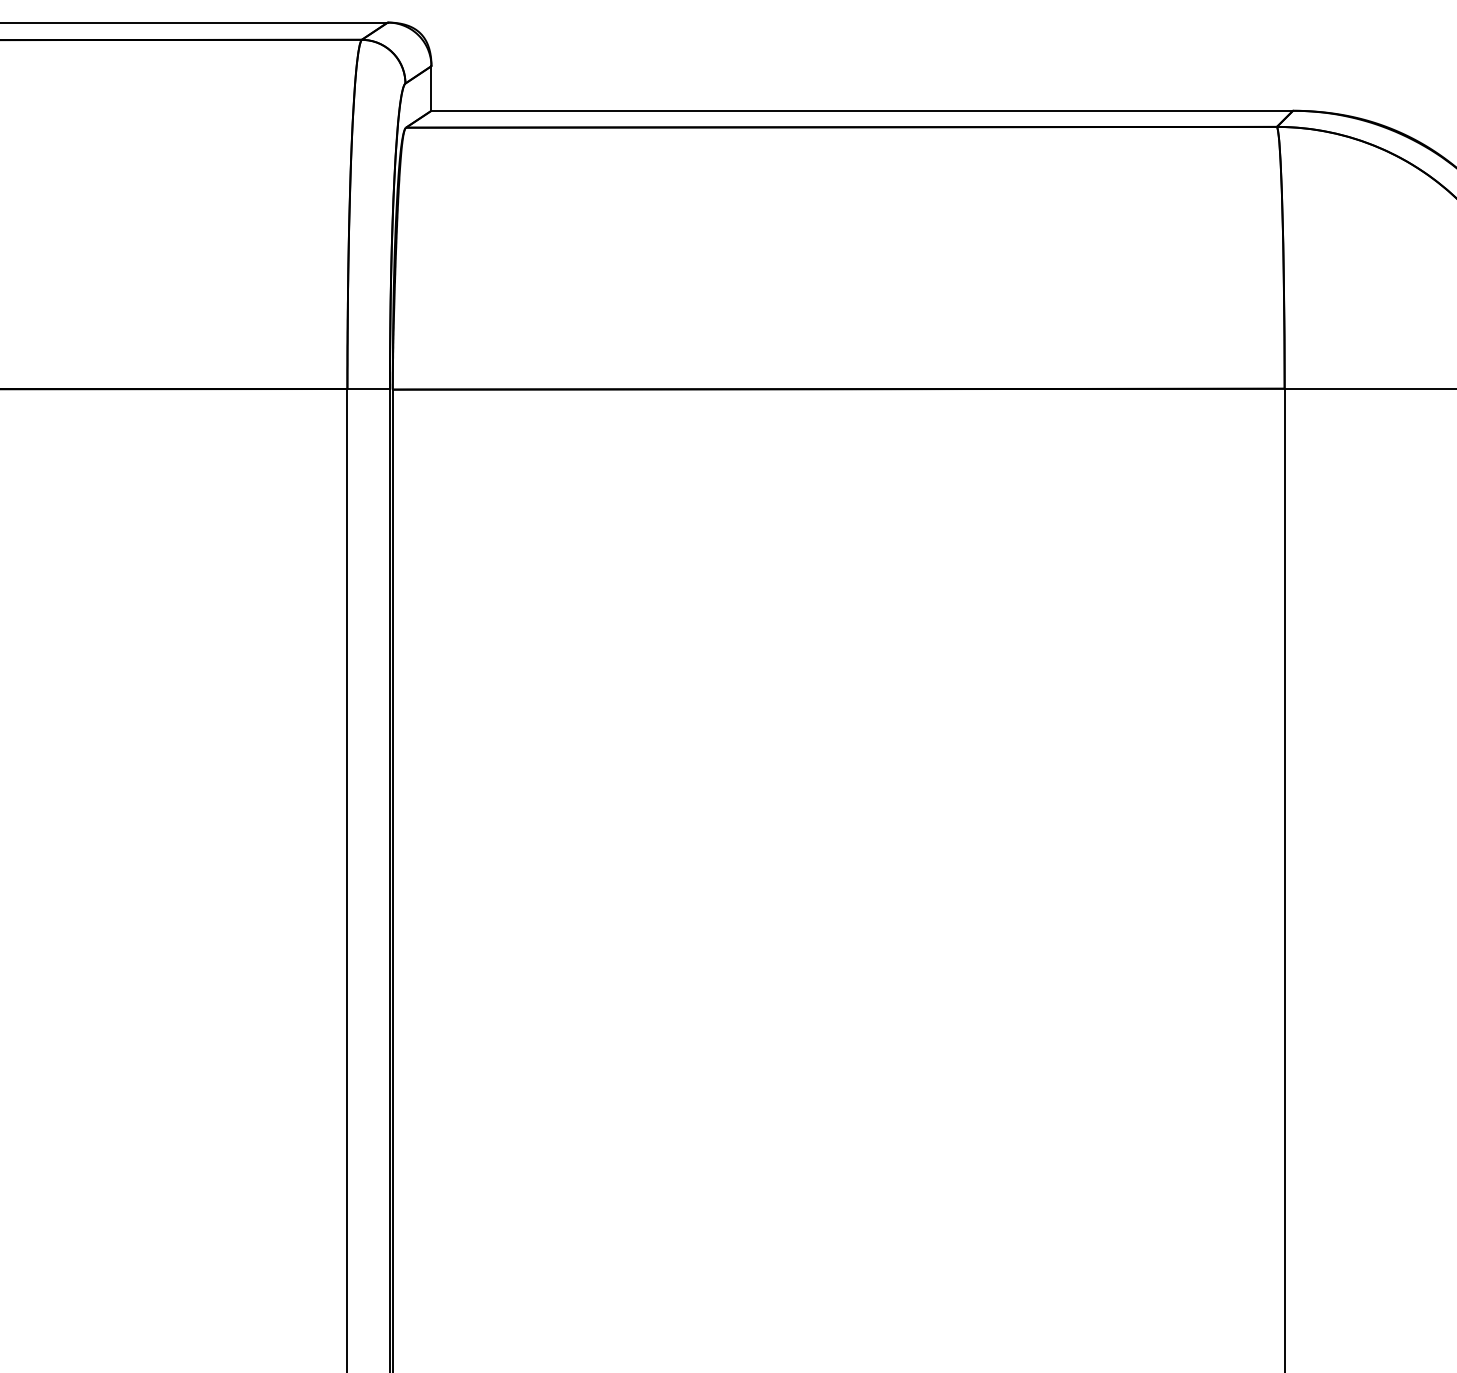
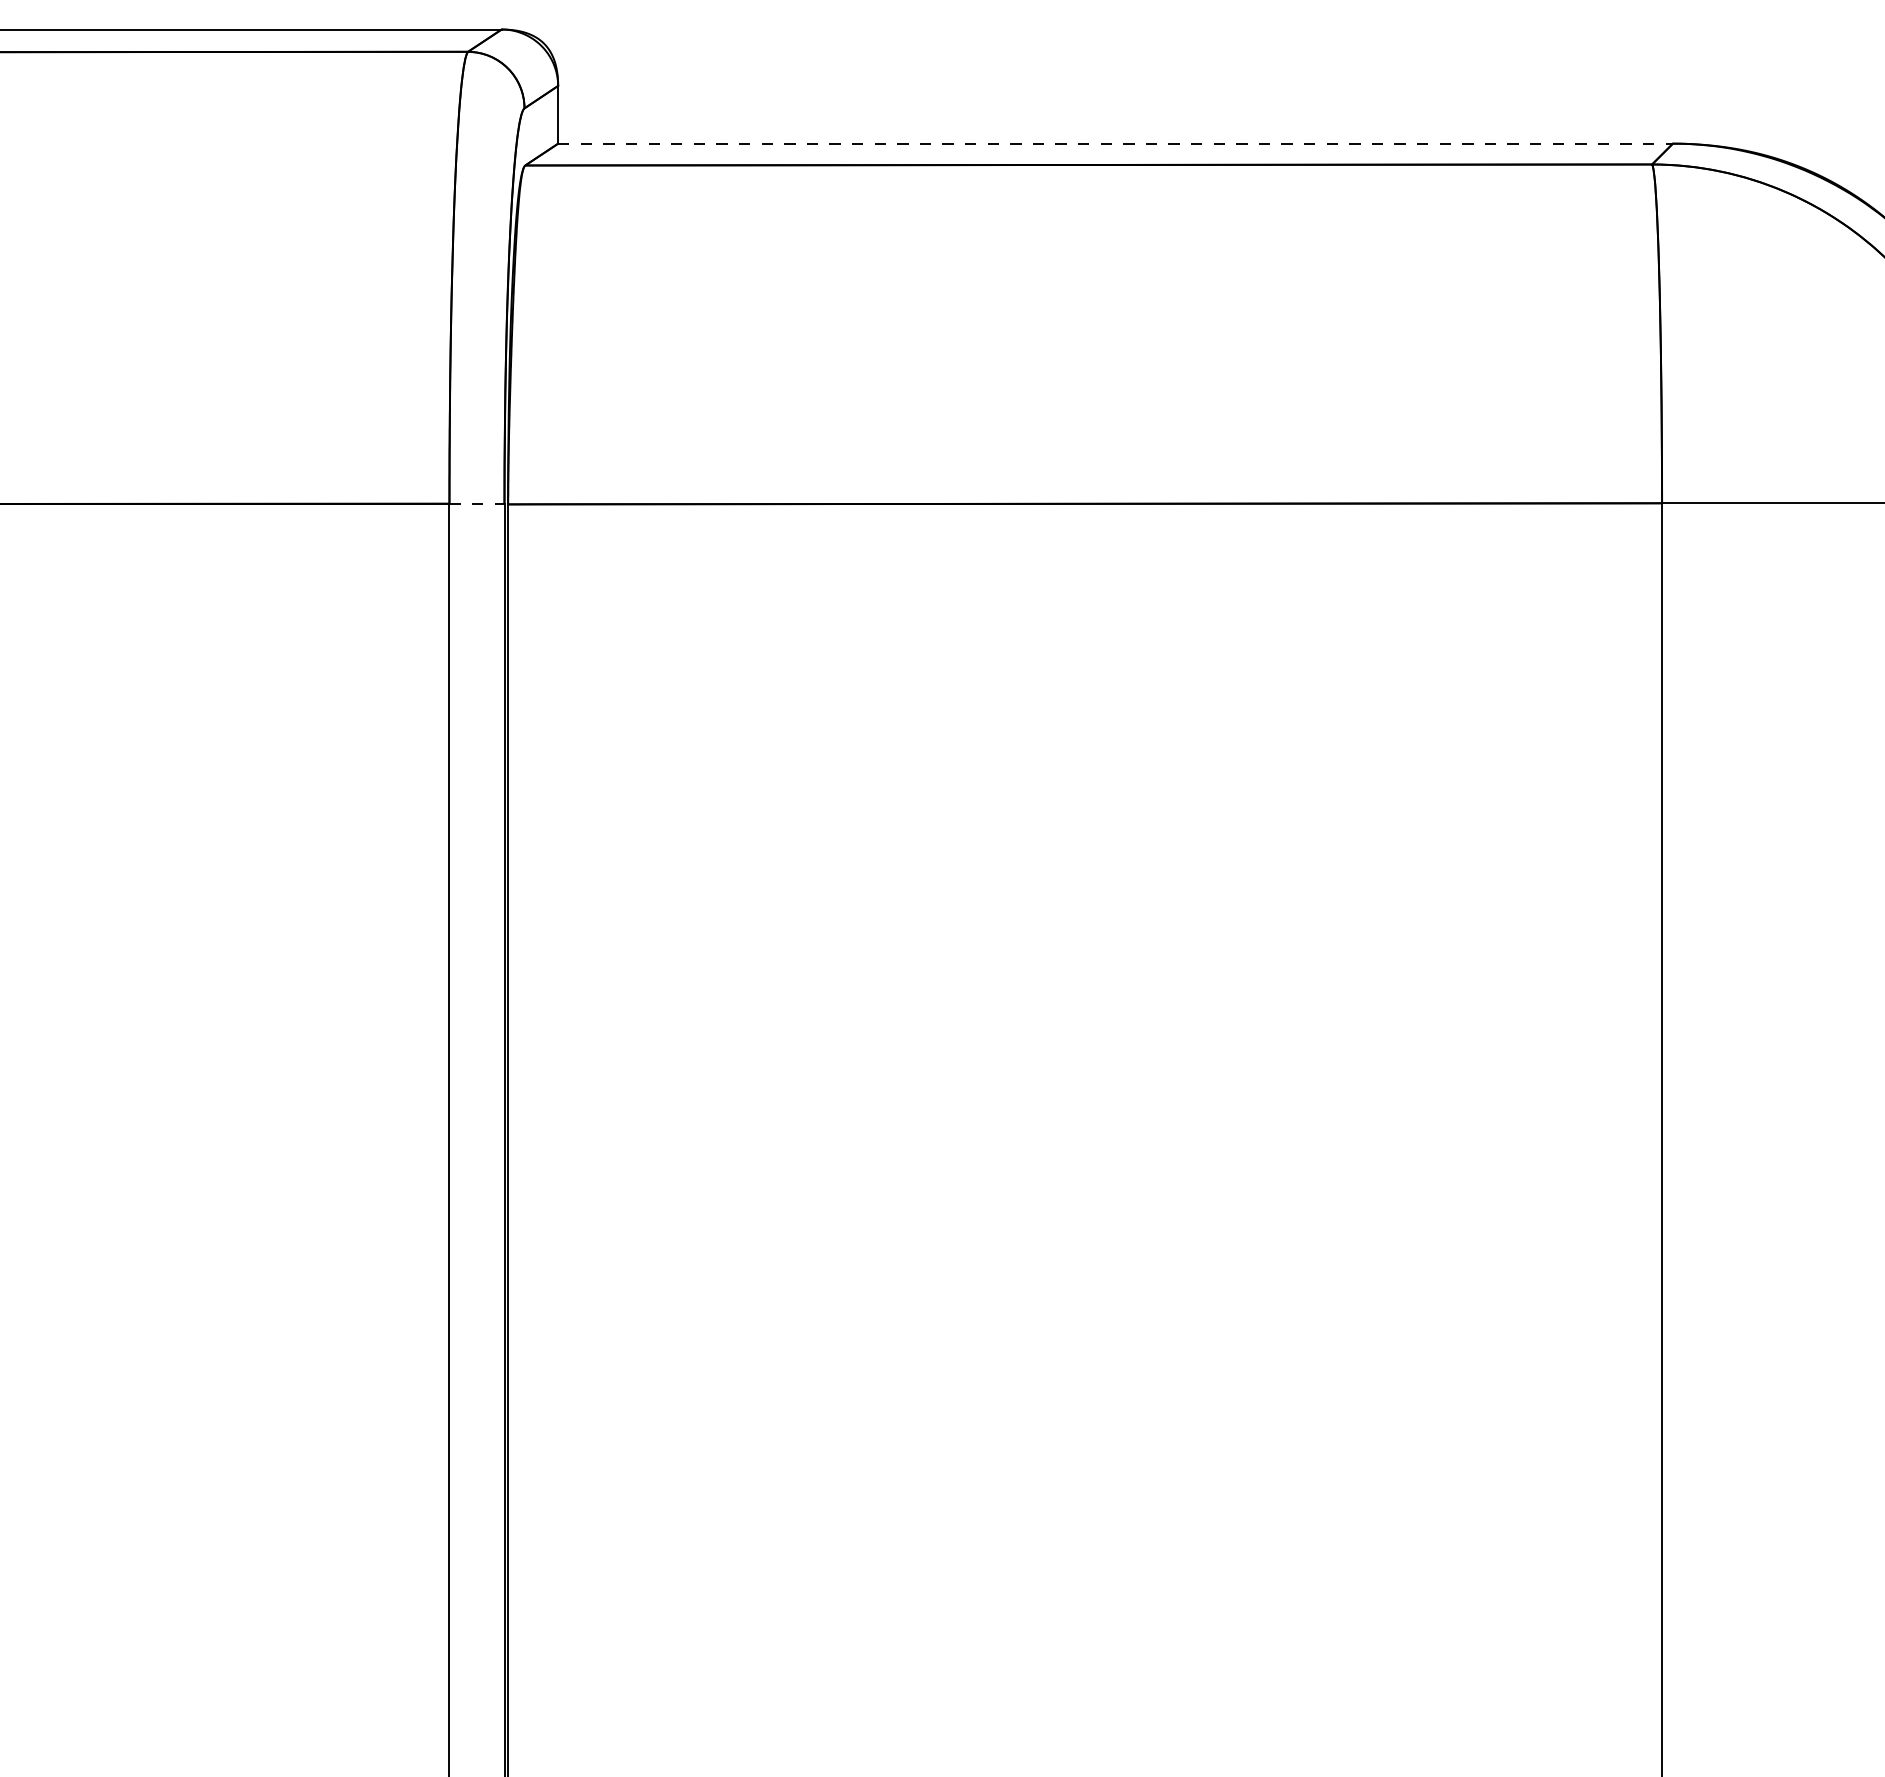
line: (862, 110) -> (1116, 143), solid -> dashed
line: (368, 388) -> (476, 503), solid -> dashed

